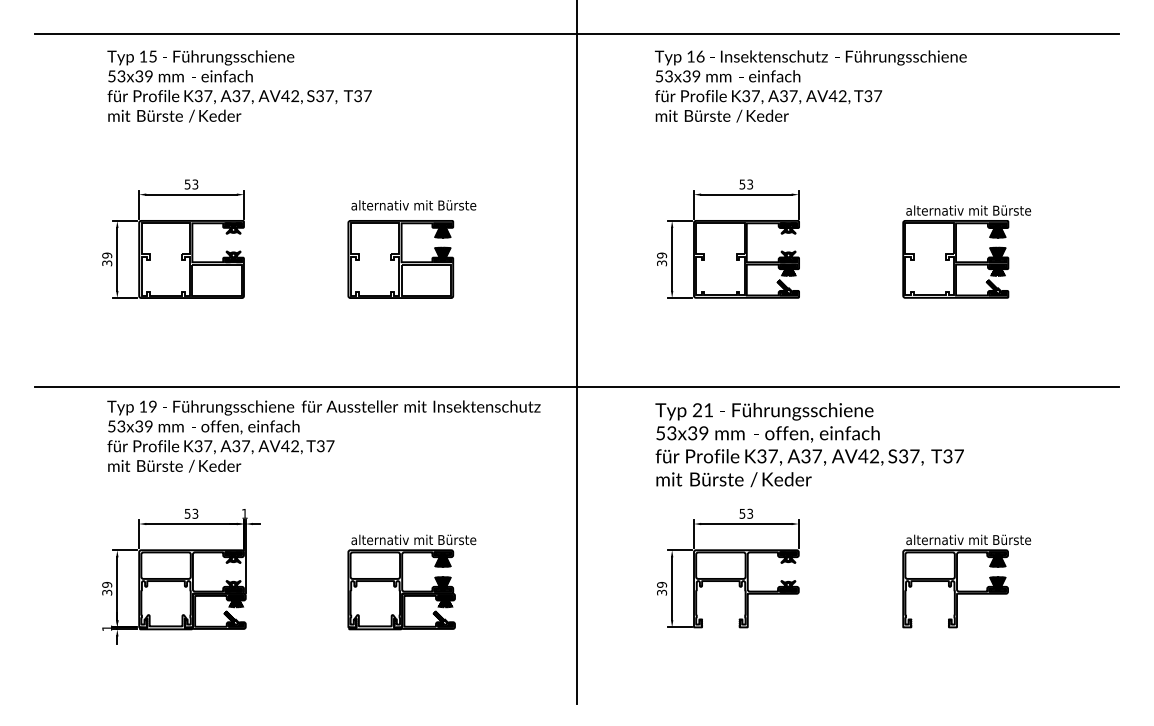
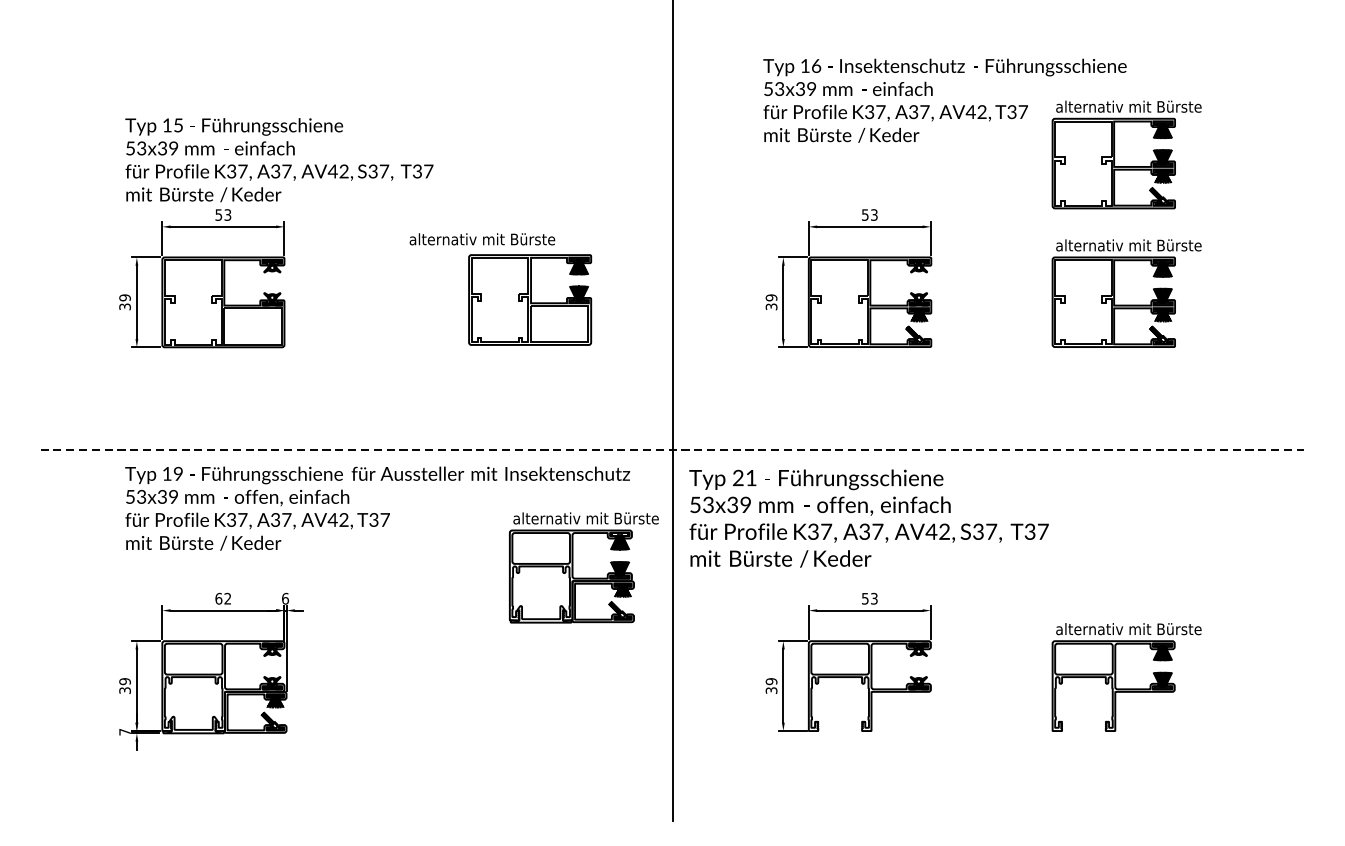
line: (576, 33) -> (671, 39), removed
text: (239, 86) -> (279, 160), moved
part: (956, 132) -> (1114, 154), added
part: (400, 259) -> (529, 300), moved
line: (577, 386) -> (673, 450), solid -> dashed
text: (809, 445) -> (868, 519), moved
text: (191, 513) -> (223, 598), 53 -> 62
text: (244, 513) -> (285, 598), 1 -> 6
part: (403, 582) -> (574, 568), moved
text: (107, 628) -> (125, 732), 1 -> 7

